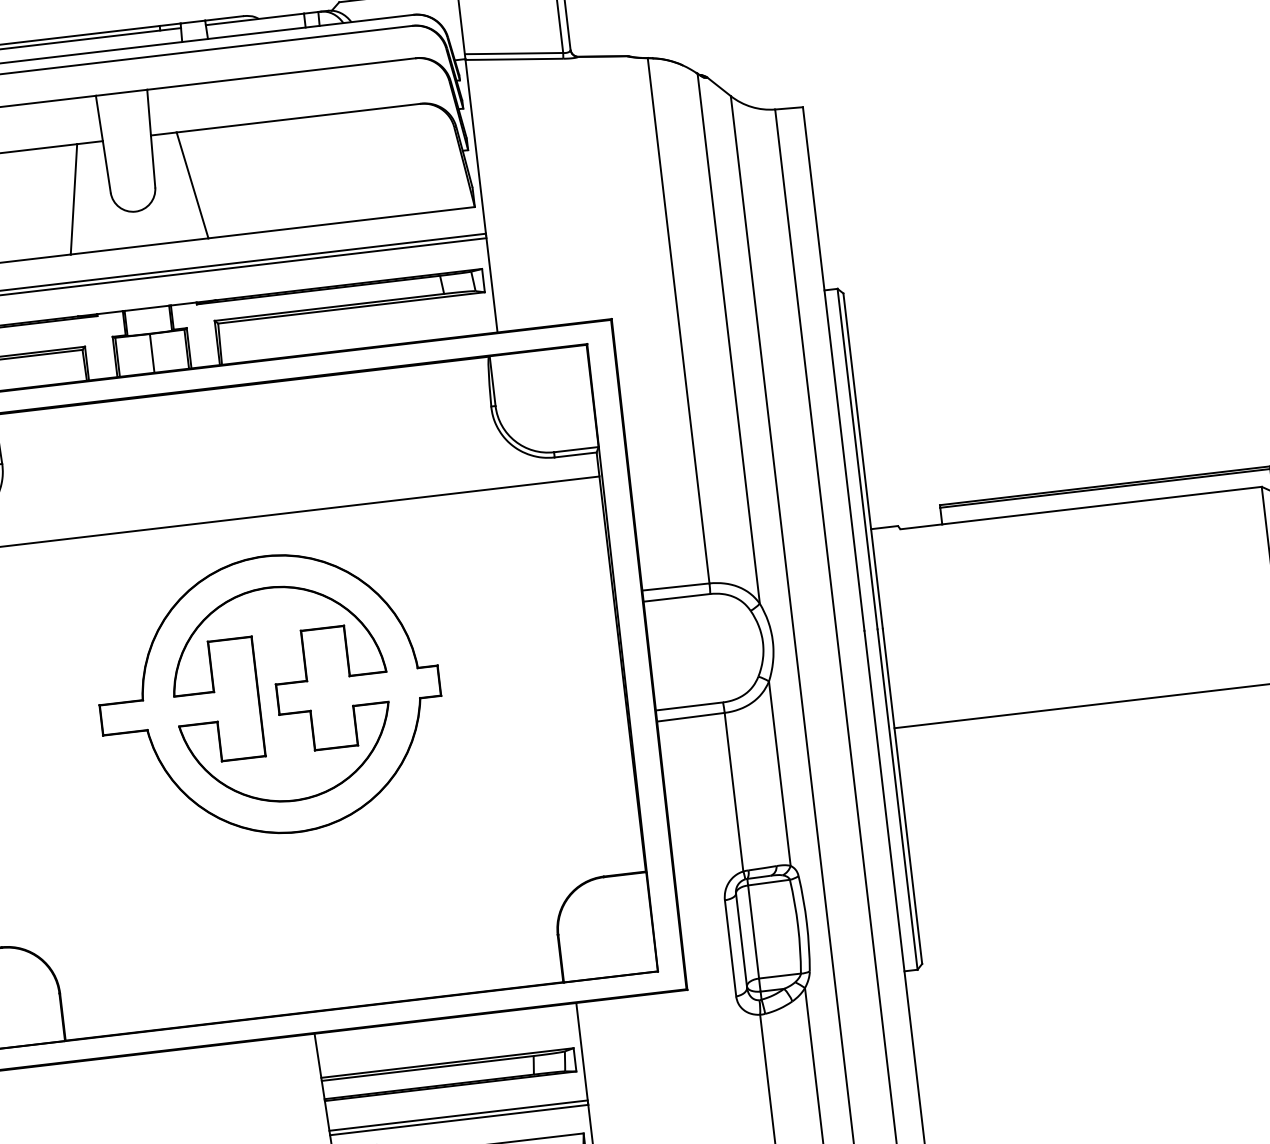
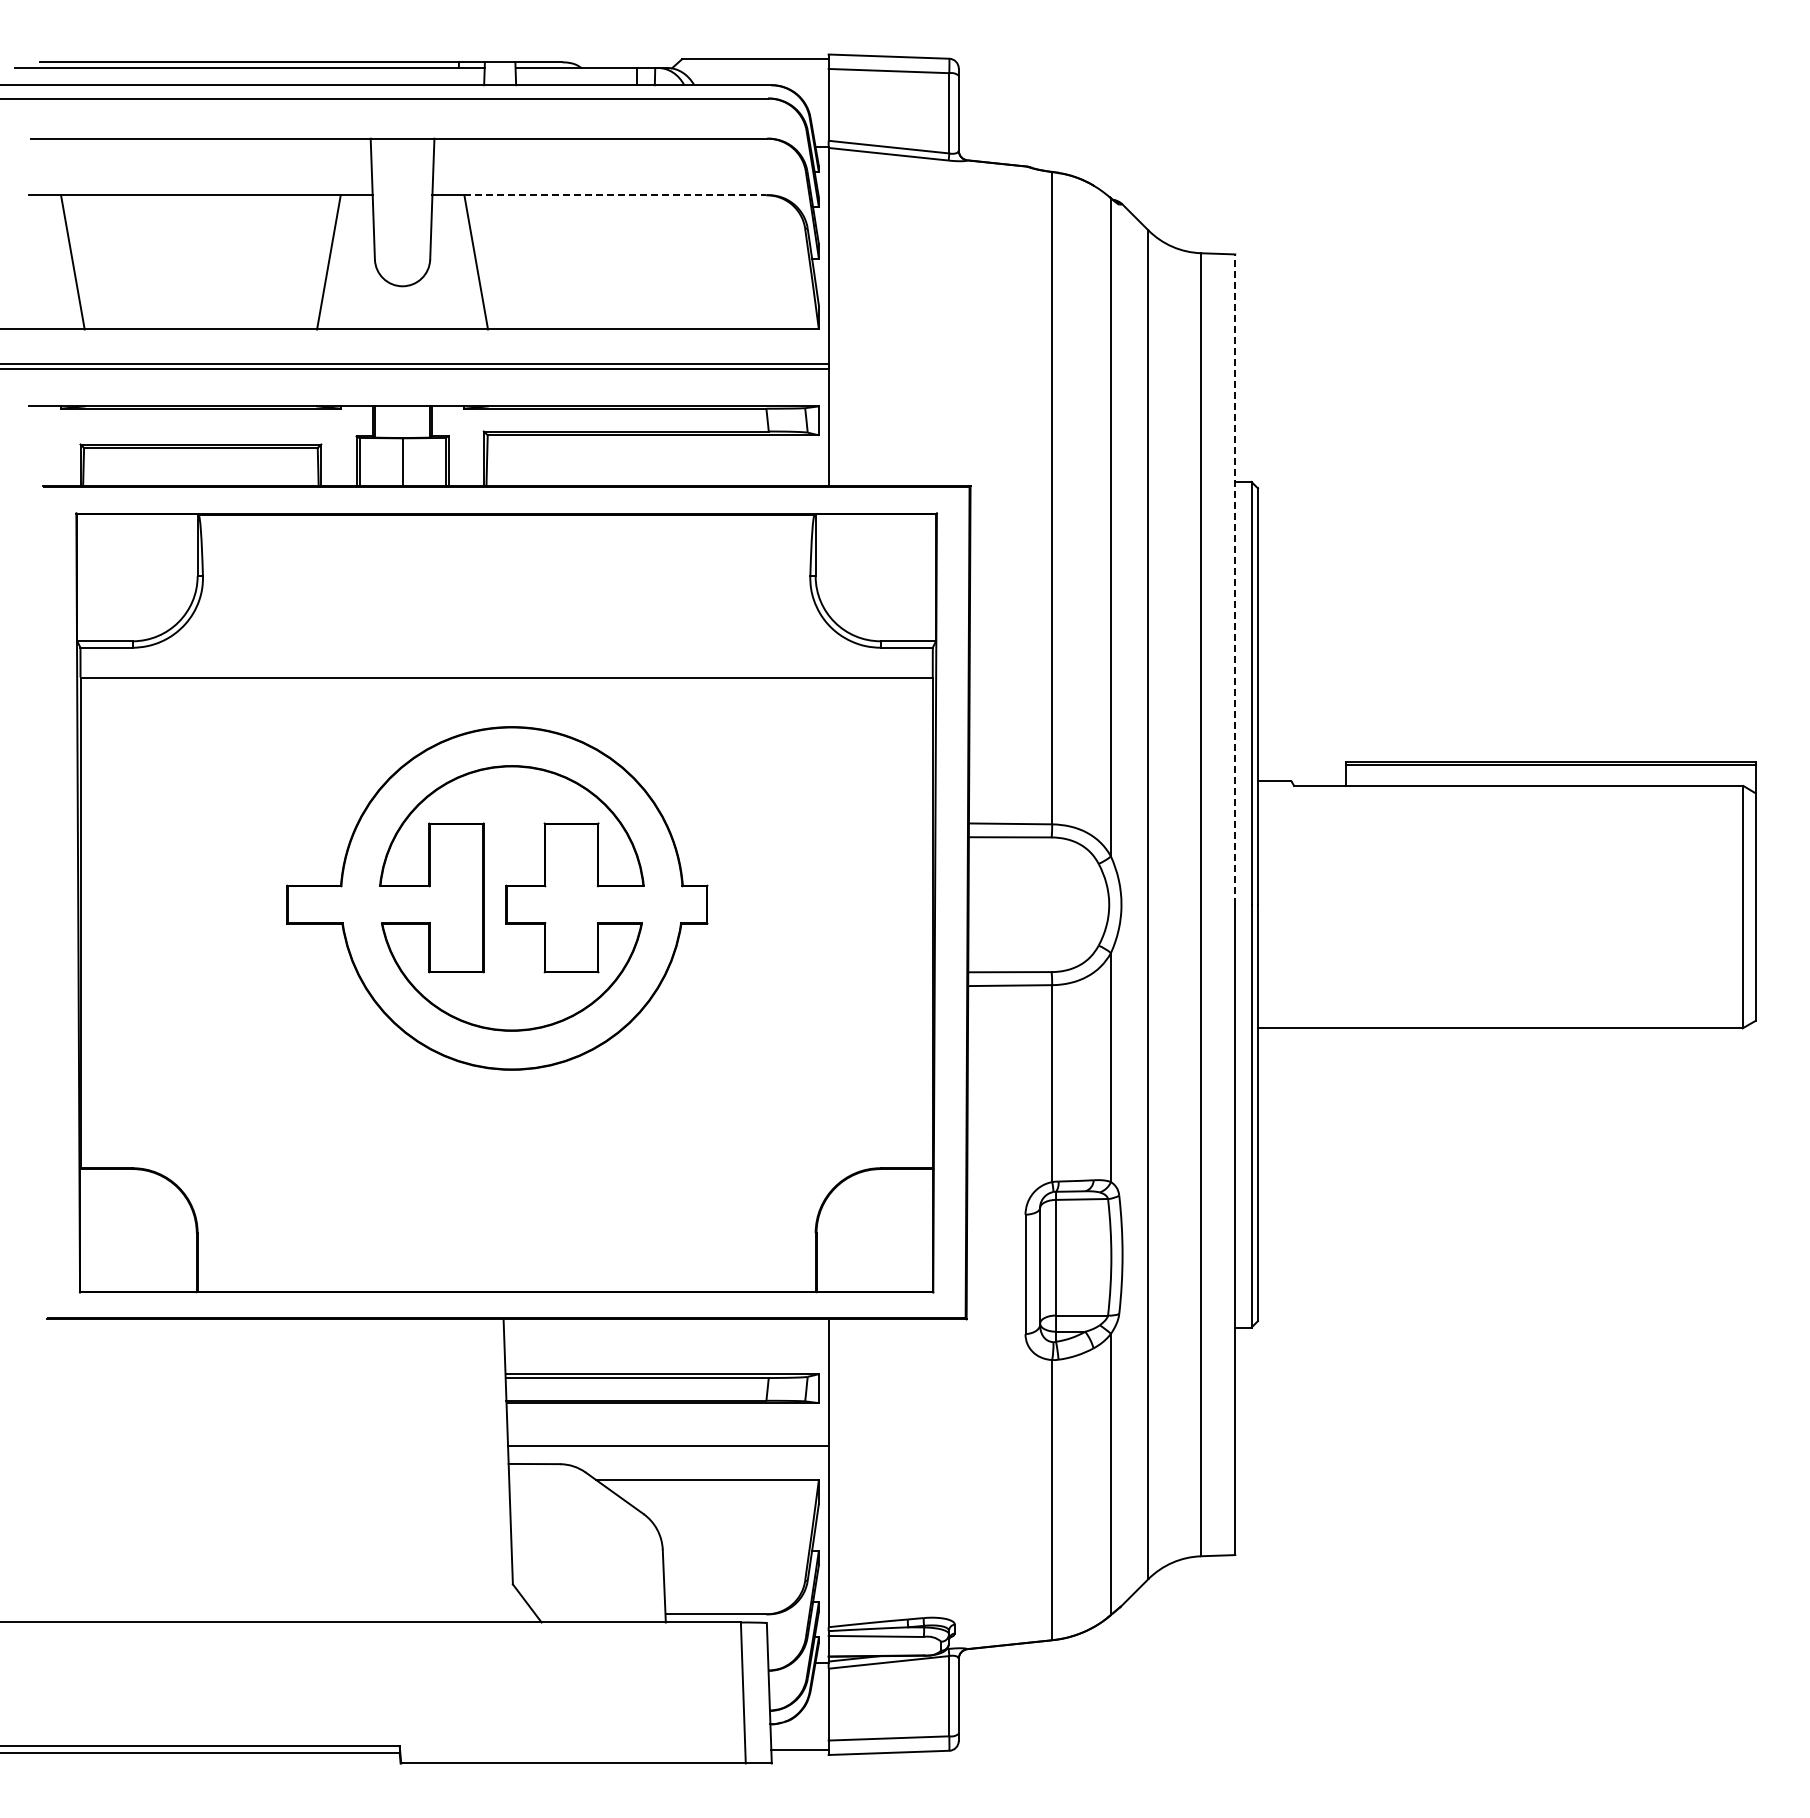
line: (298, 118) -> (615, 195), solid -> dashed
line: (833, 368) -> (1235, 579), solid -> dashed
line: (458, 1115) -> (667, 1440), removed

